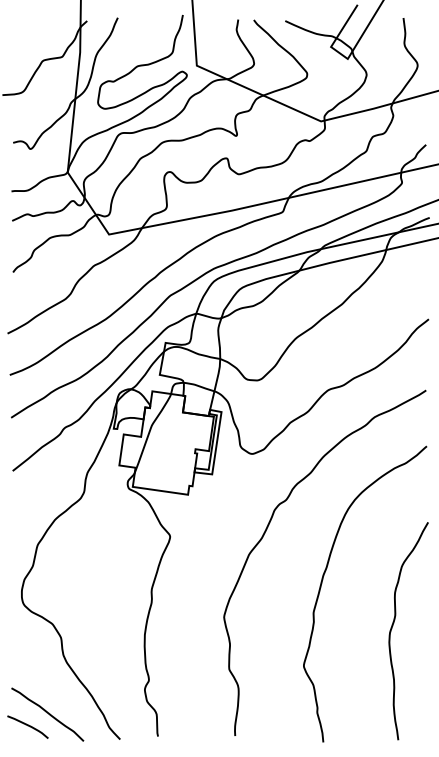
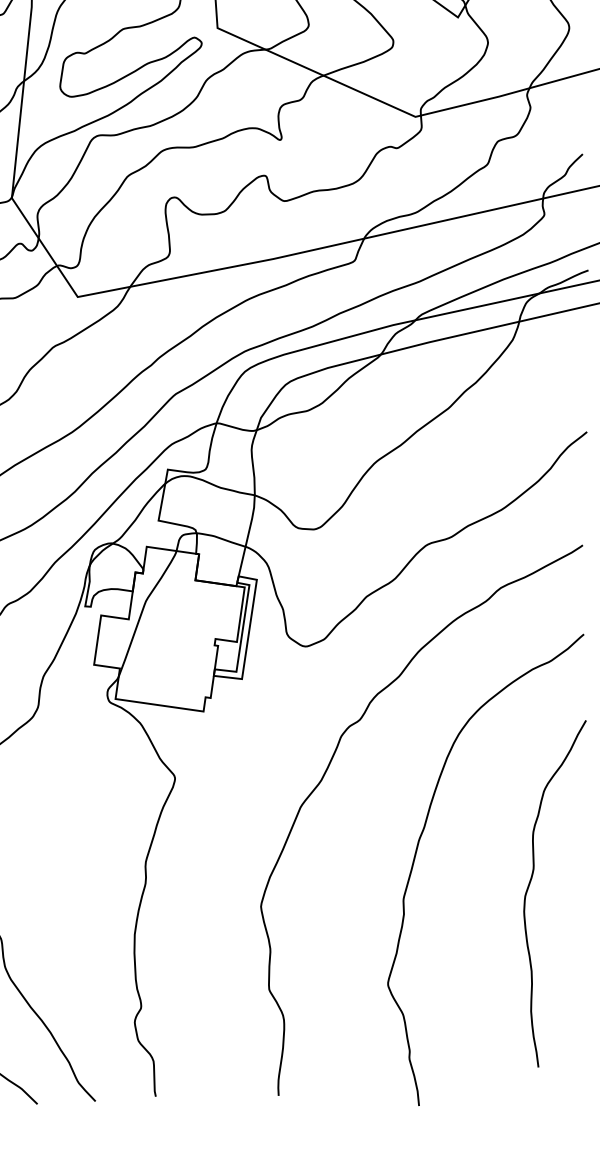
curve: (393, 626) -> (530, 886), moved

